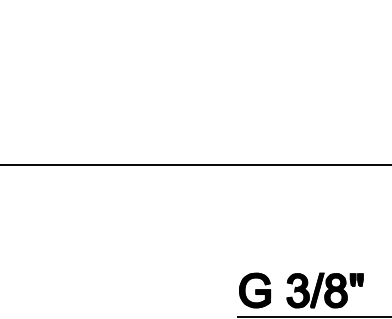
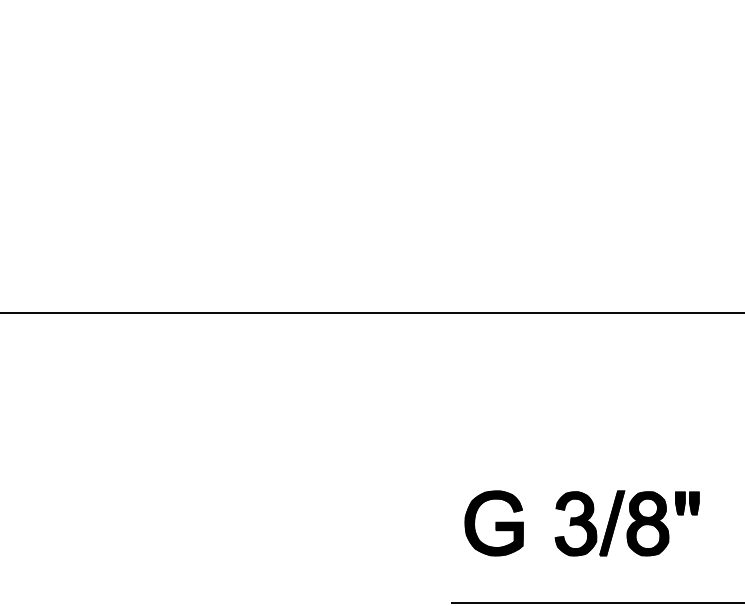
part: (301, 290) -> (582, 523), moved

